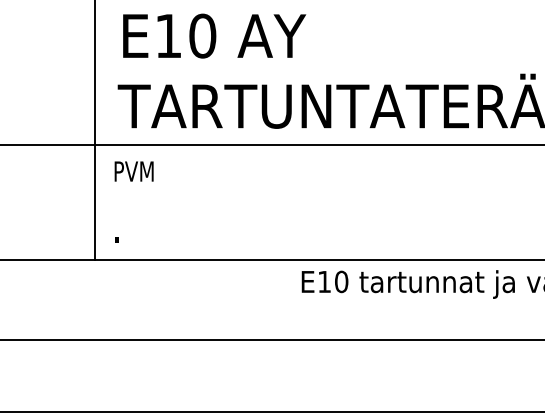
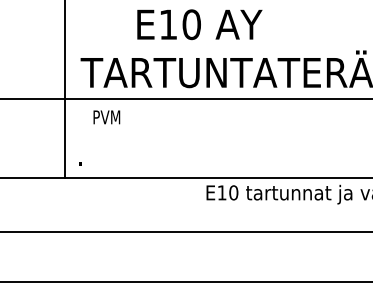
text: (214, 35) -> (199, 24), moved
text: (133, 171) -> (106, 117), moved

